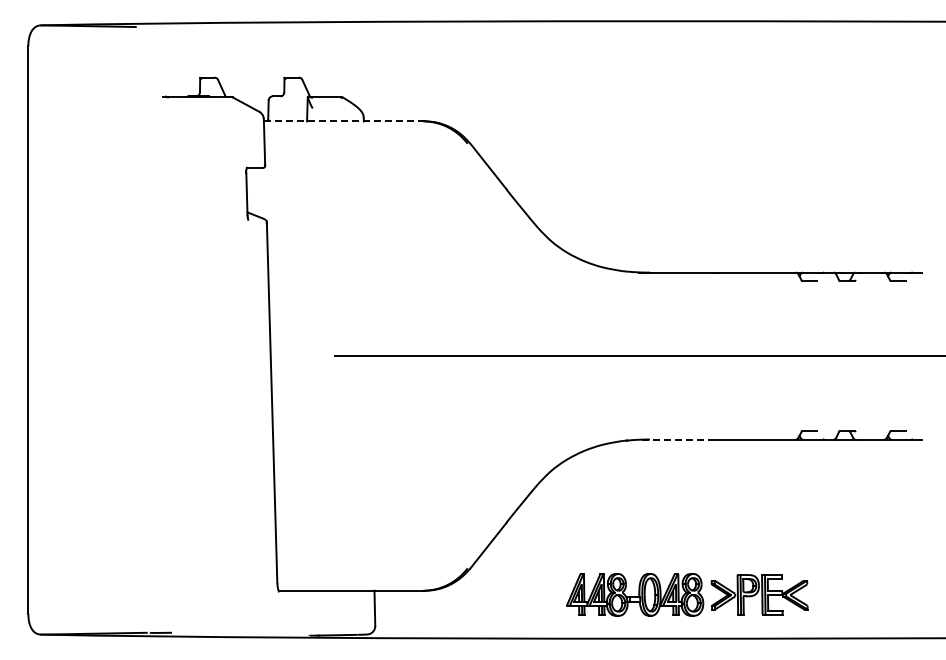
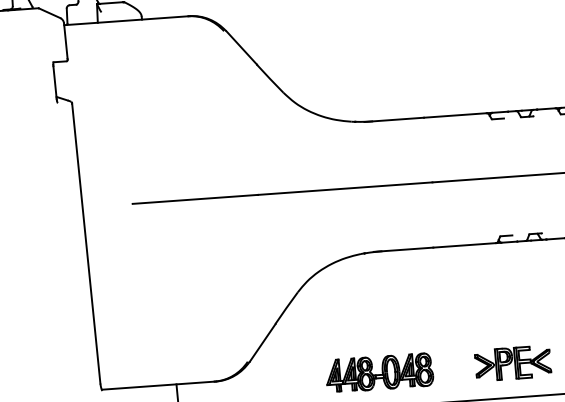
line: (343, 121) -> (126, 20), dashed -> solid
line: (676, 439) -> (403, 249), dashed -> solid
part: (759, 594) -> (512, 363), moved

